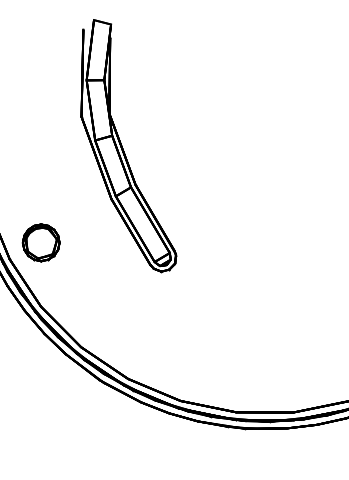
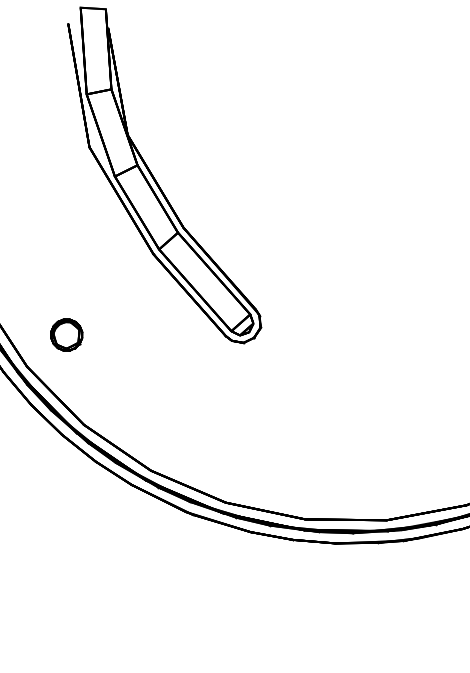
part: (40, 242) -> (65, 334), size x0.6

